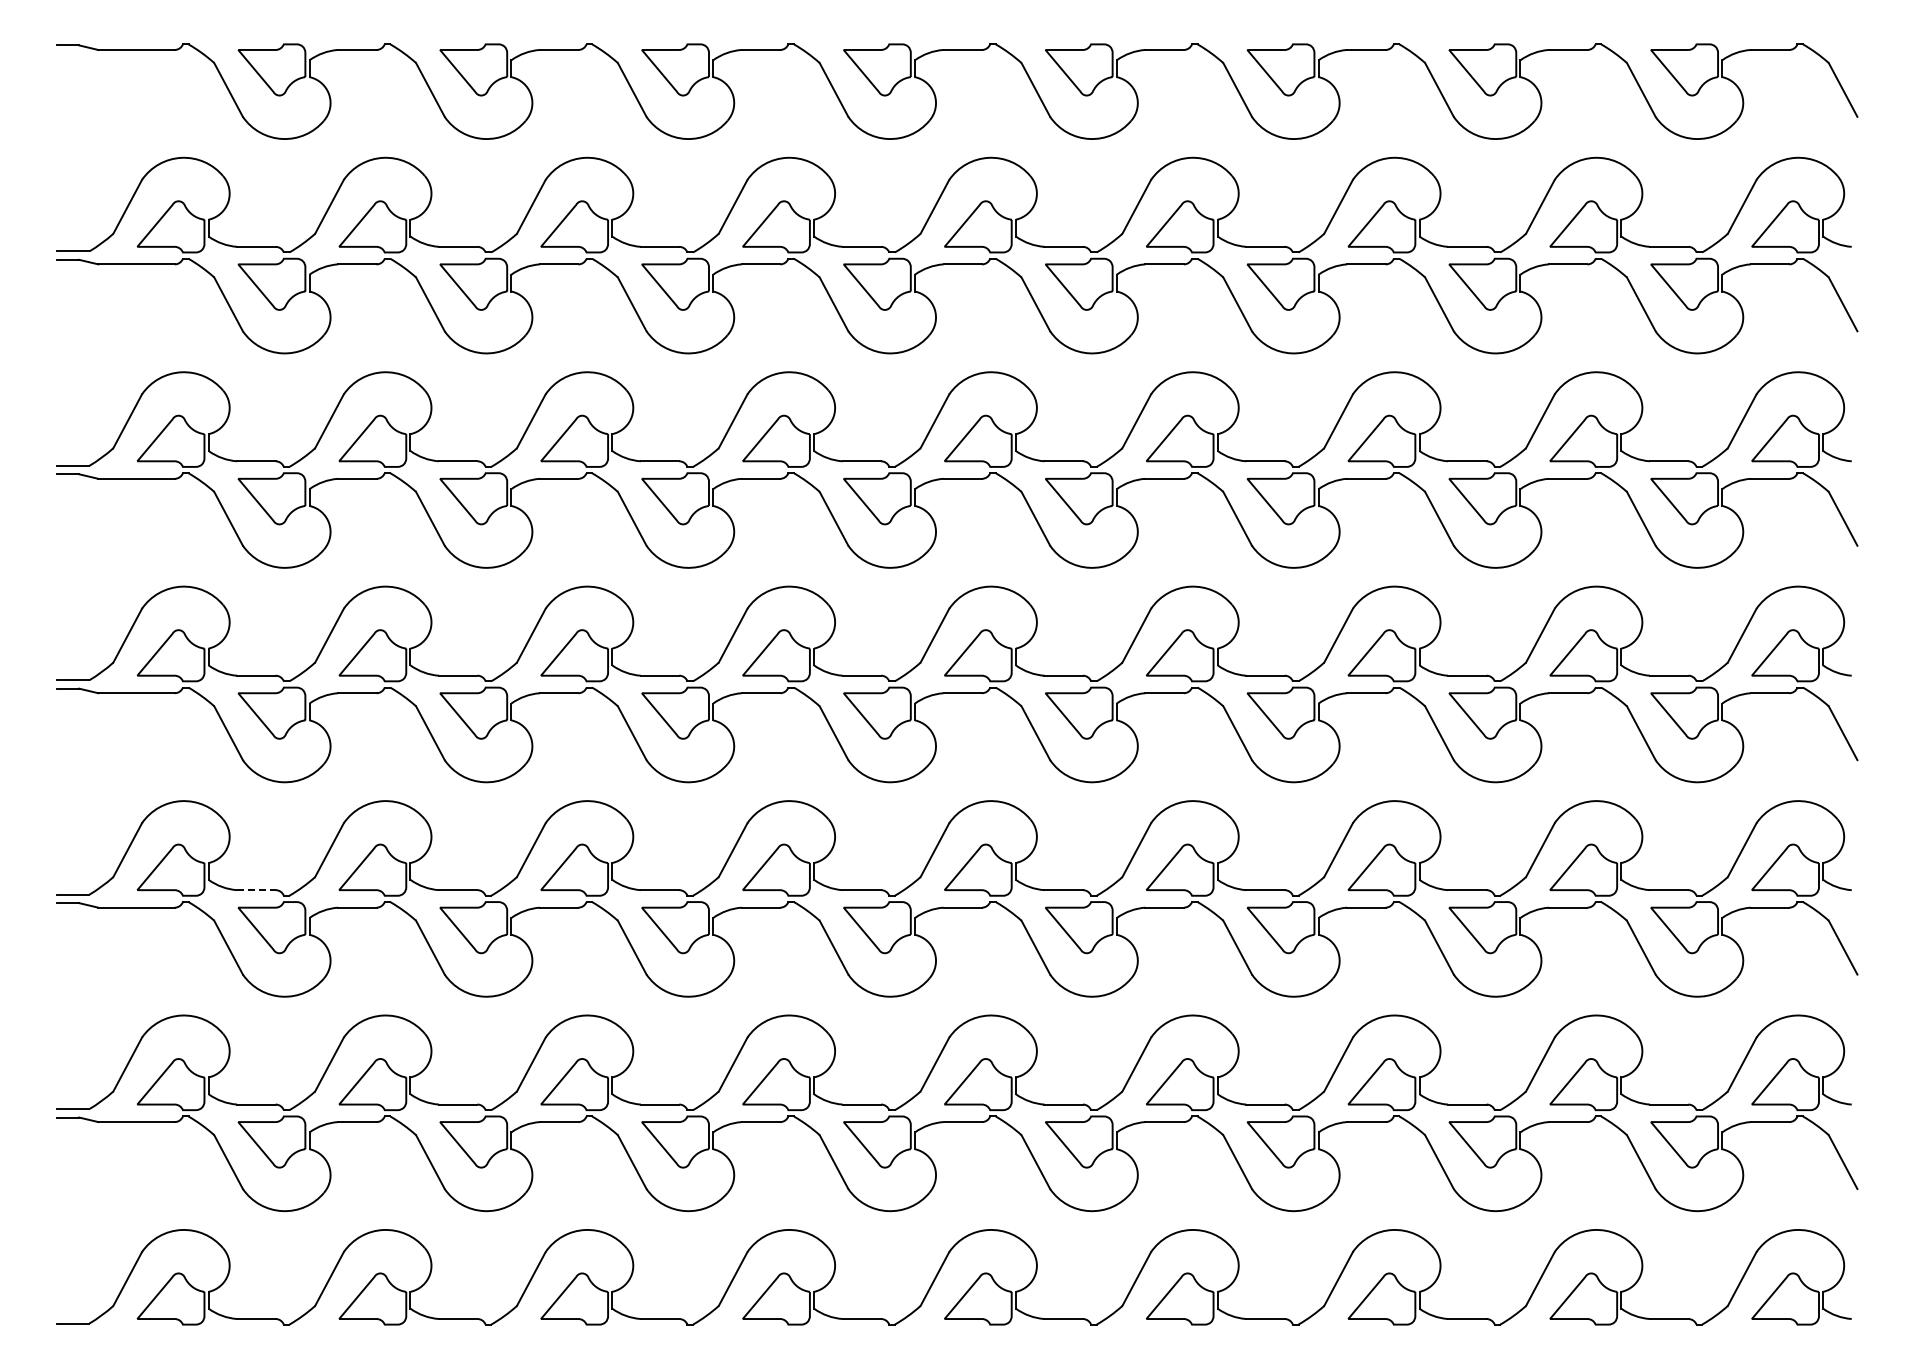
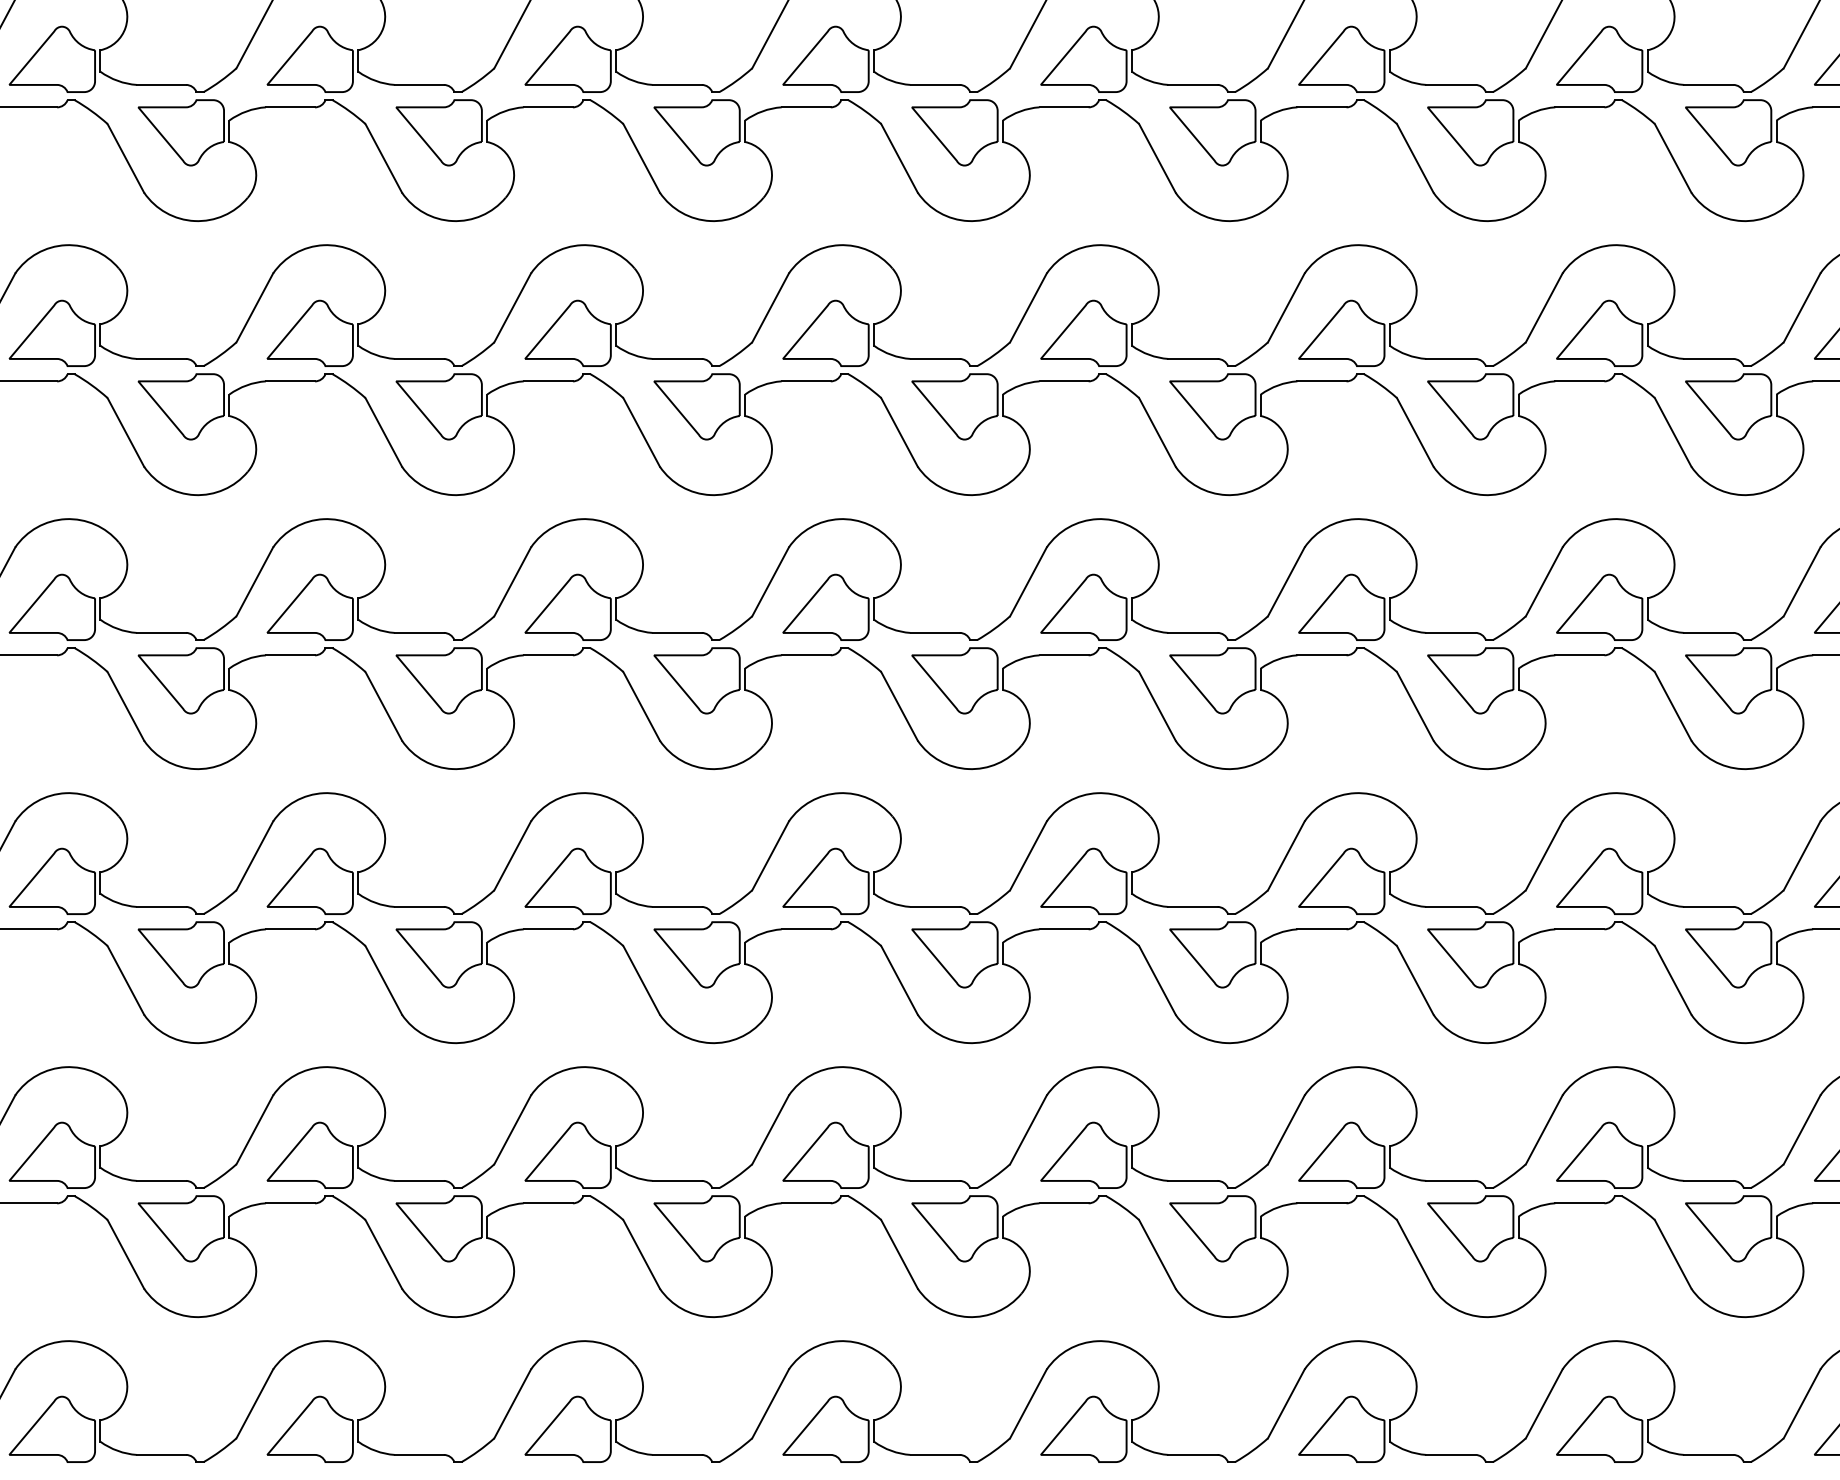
line: (256, 890) -> (161, 907), dashed -> solid

